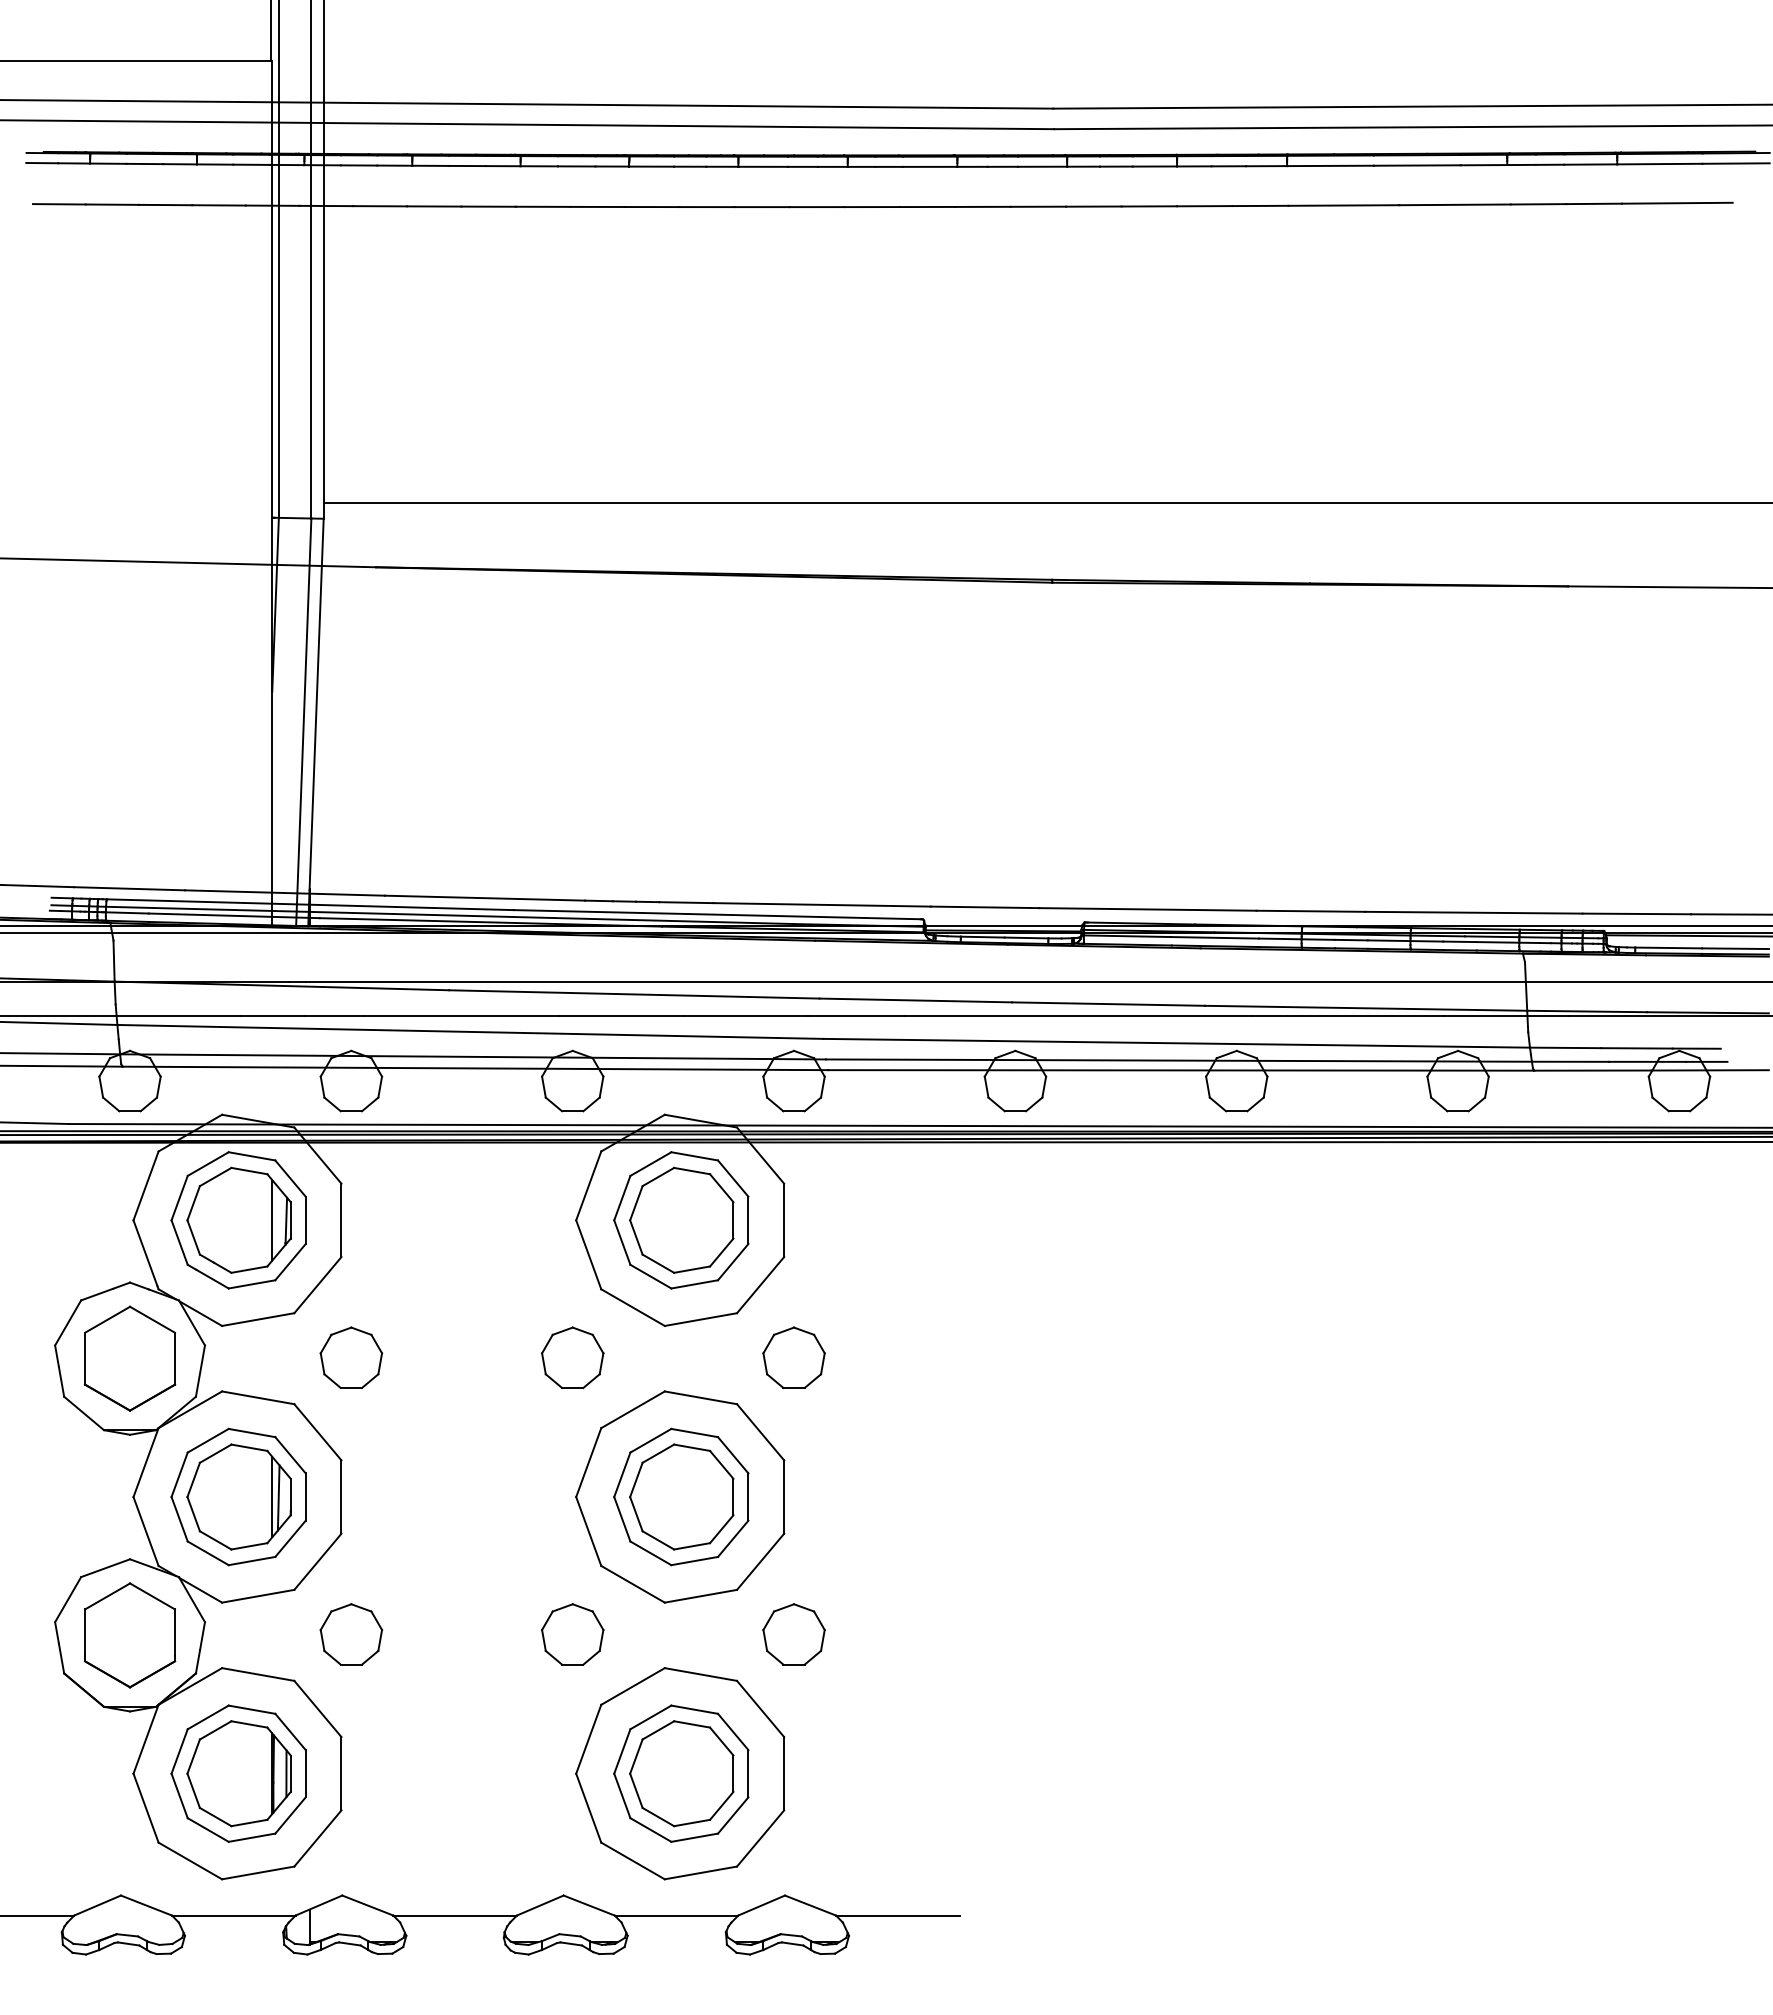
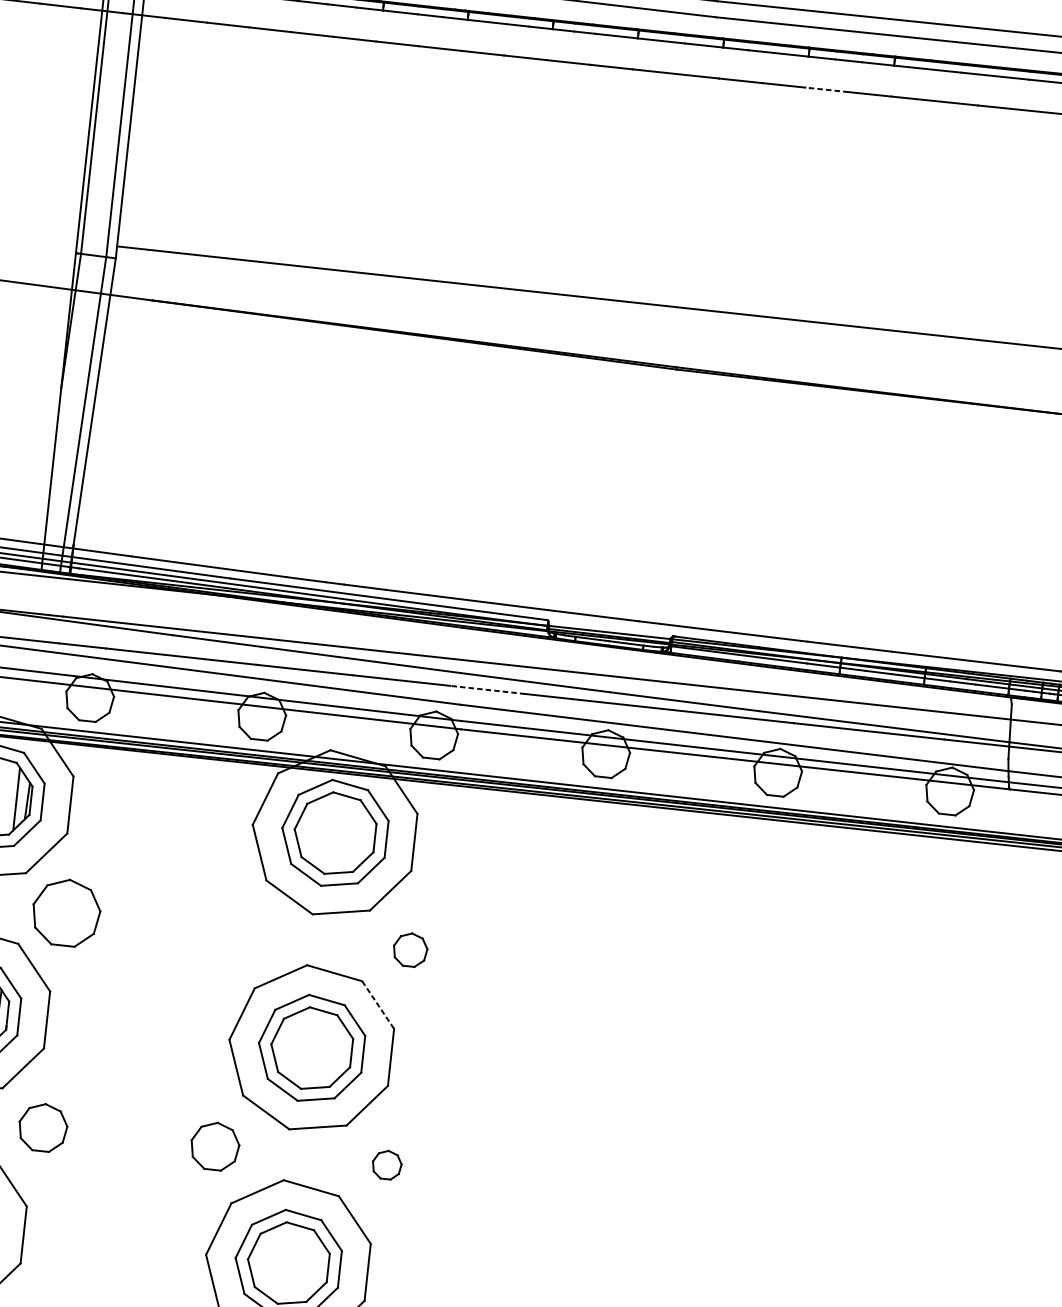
line: (1204, 206) -> (826, 90), solid -> dashed
line: (855, 1016) -> (487, 689), solid -> dashed
part: (351, 1357) -> (66, 912), size x1.4
part: (572, 1357) -> (238, 931), removed
part: (793, 1357) -> (410, 949), size x0.7
line: (760, 1432) -> (378, 1005), solid -> dashed
part: (793, 1634) -> (386, 1164), size x0.6

